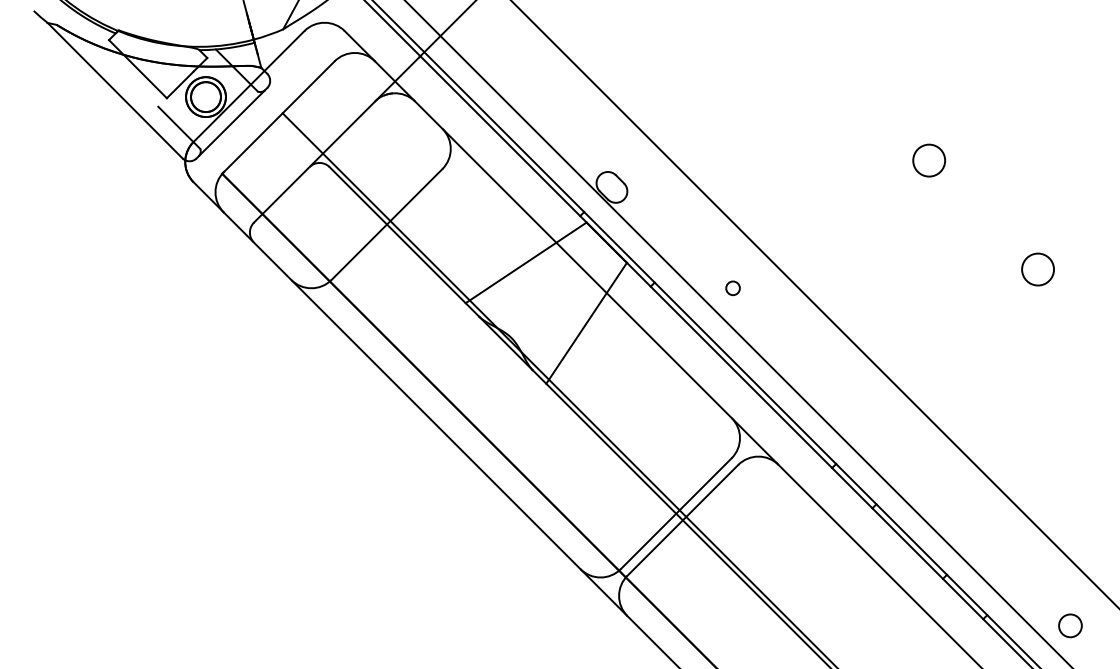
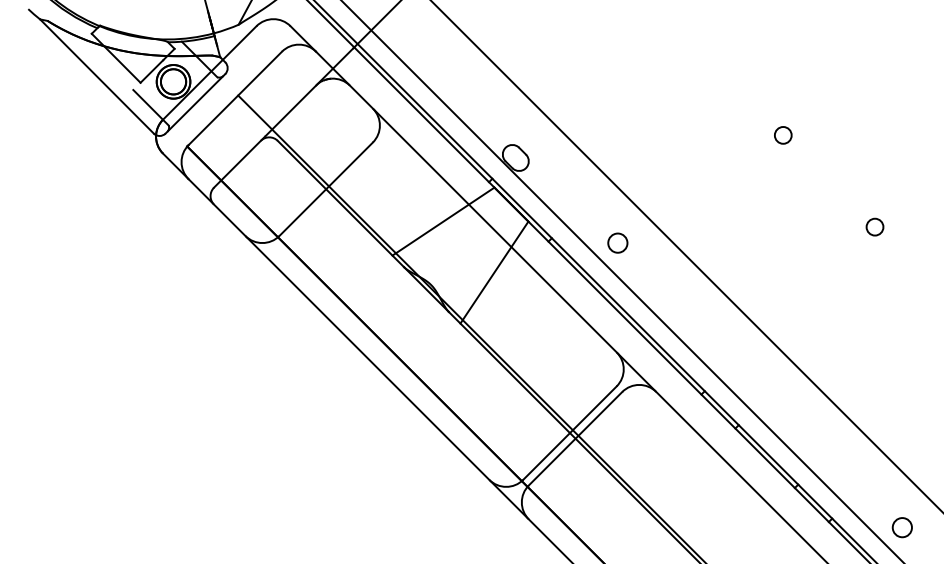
circle: (928, 160) -> (782, 135), size x0.62
circle: (1037, 268) -> (874, 226), size x0.62
circle: (732, 287) -> (617, 242), size x1.67

